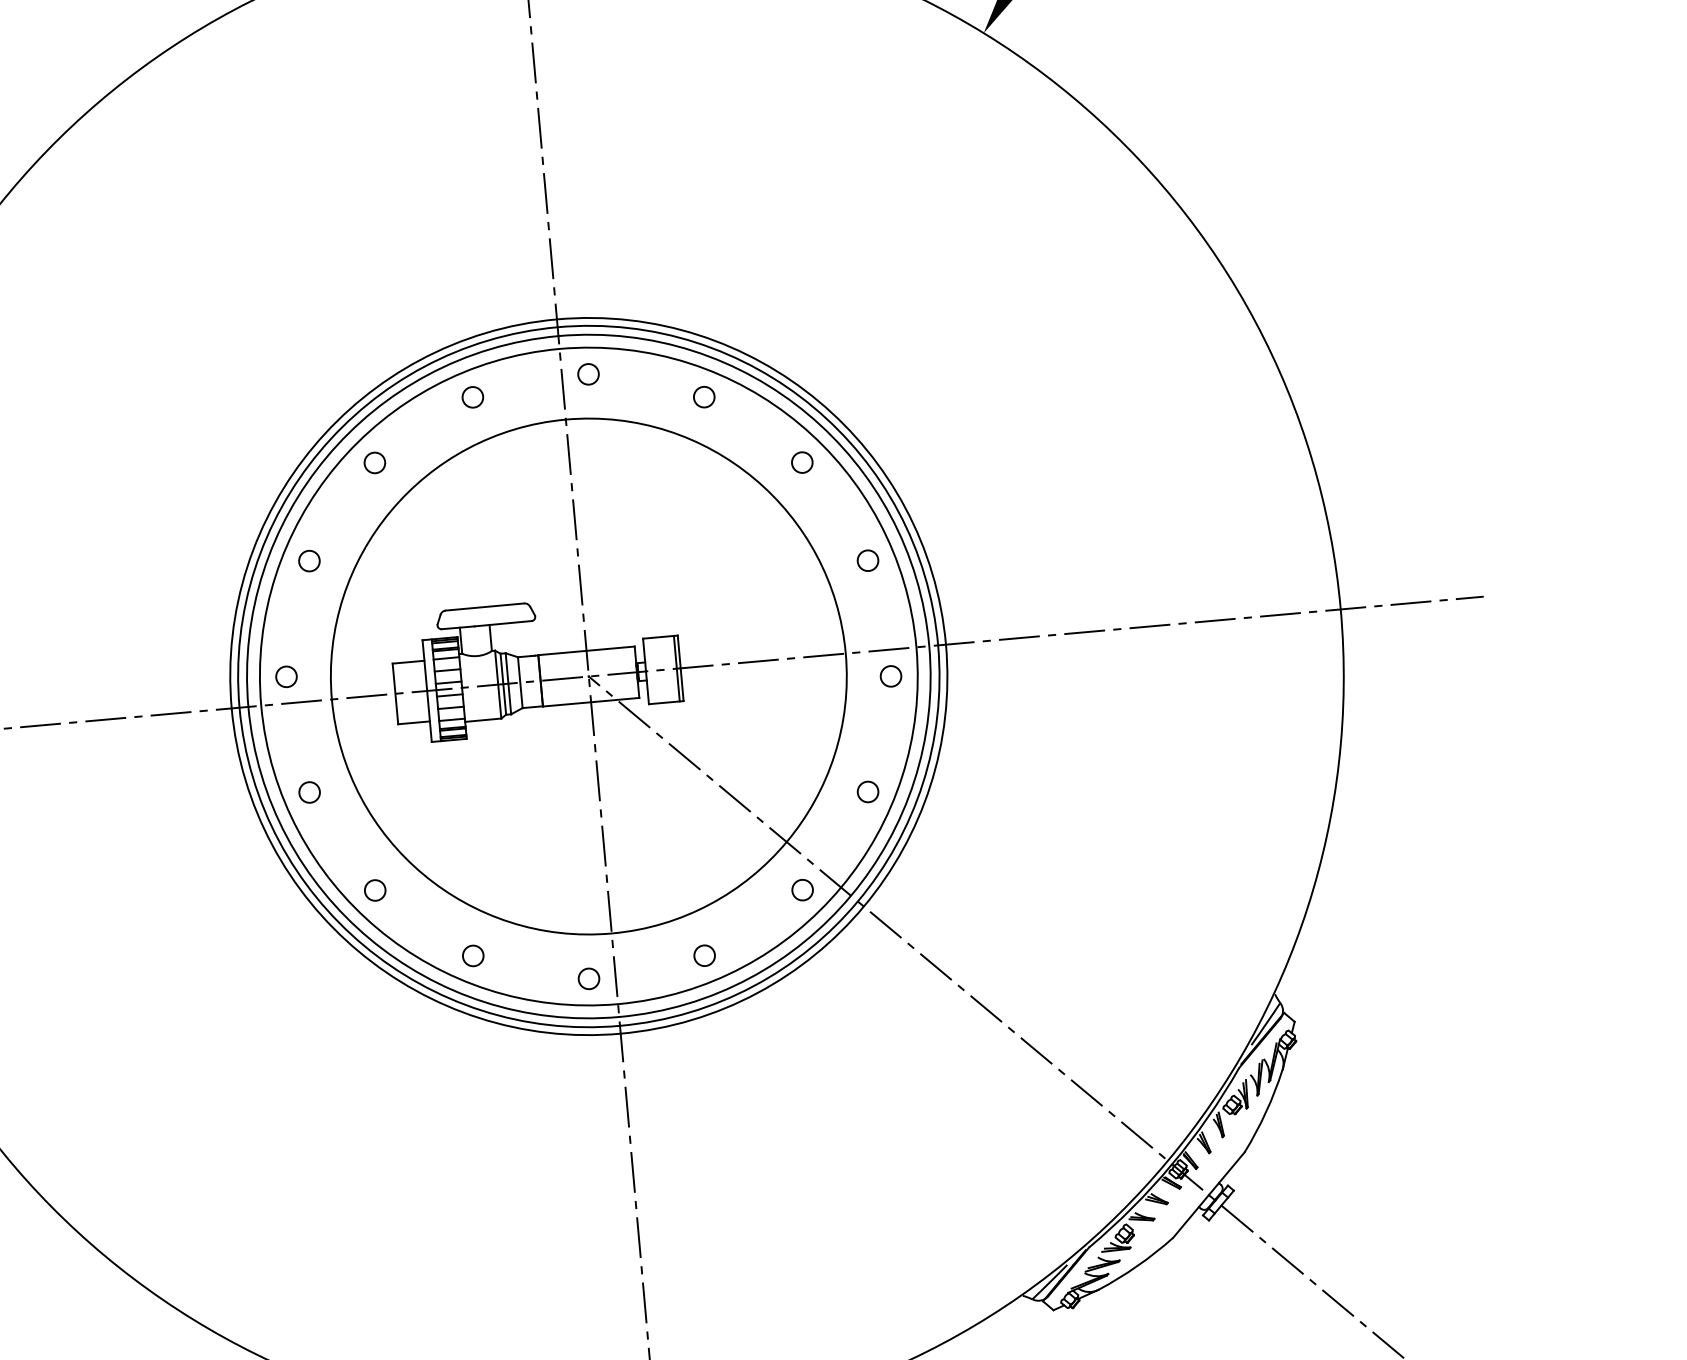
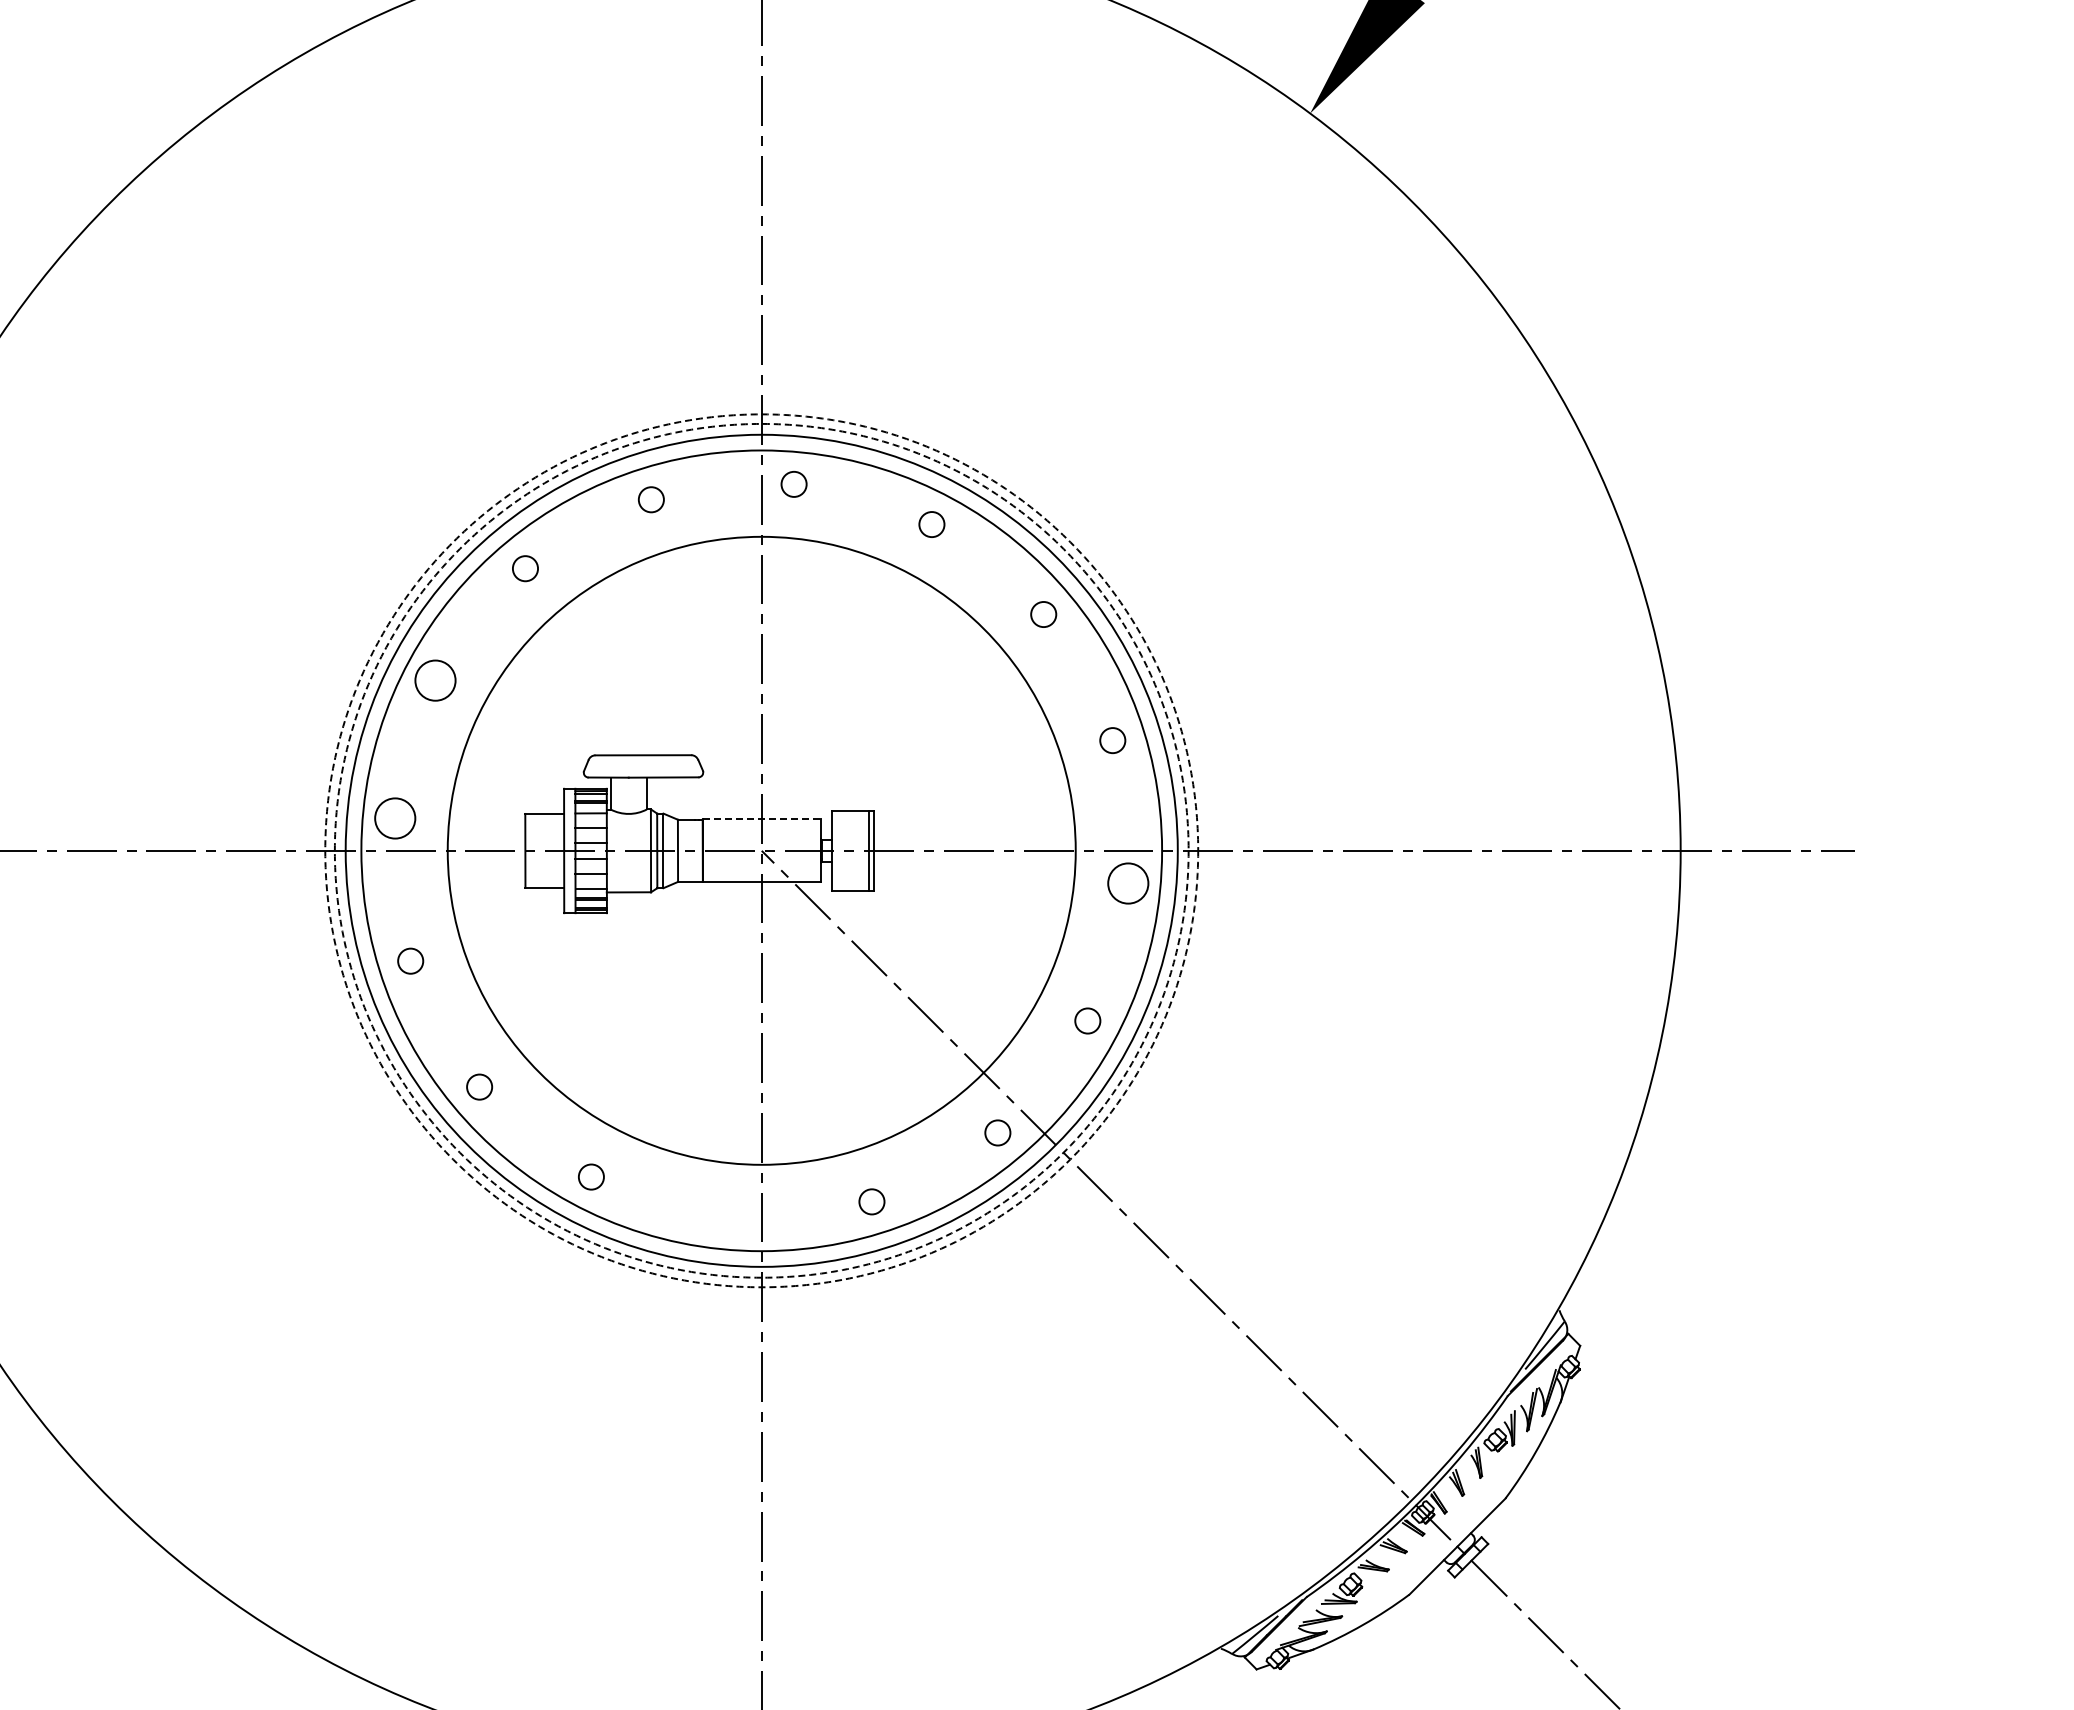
circle: (309, 561) -> (435, 680), size x1.6
line: (586, 650) -> (761, 819), solid -> dashed
circle: (890, 675) -> (1127, 882), size x1.6
circle: (285, 676) -> (394, 818), size x1.6
circle: (588, 676) -> (761, 850), solid -> dashed
circle: (588, 676) -> (761, 850), solid -> dashed
circle: (588, 979) -> (728, 1217), removed

